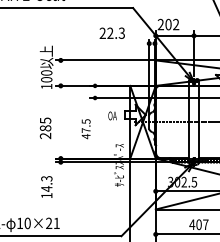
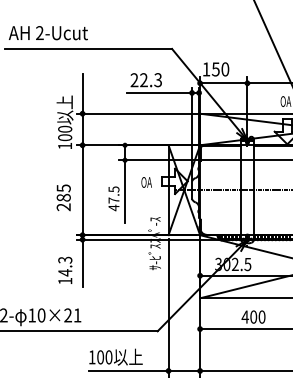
text: (168, 24) -> (215, 69), 202 -> 150
line: (126, 43) -> (163, 92), added
line: (60, 113) -> (82, 179), added
line: (95, 117) -> (125, 184), added
text: (205, 224) -> (261, 316), 407 -> 400

